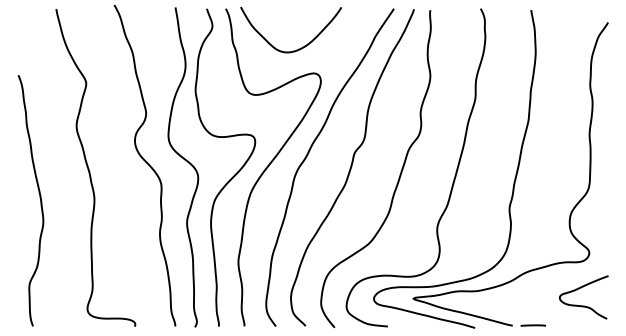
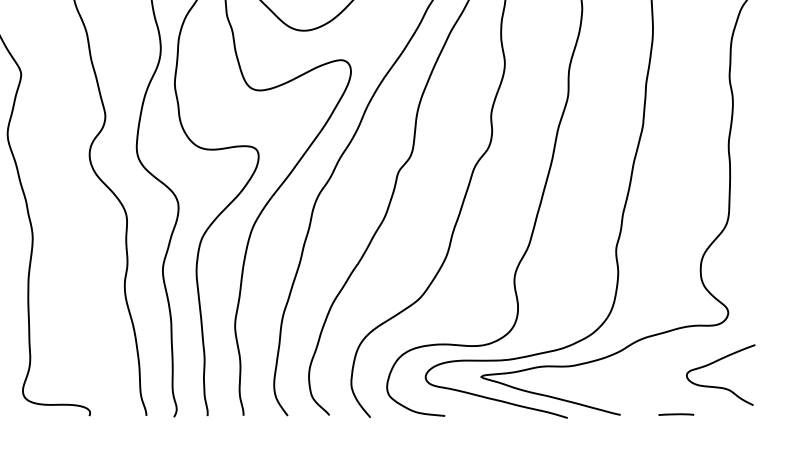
line: (532, 325) -> (675, 414), moved

